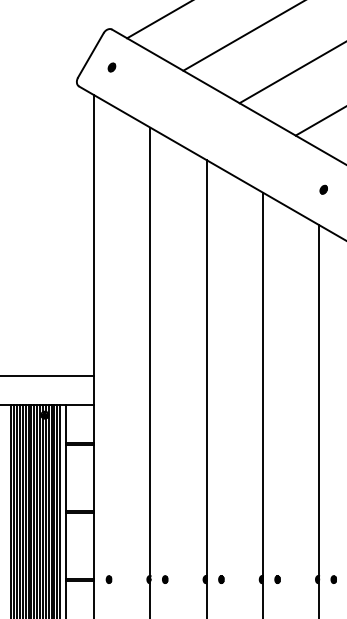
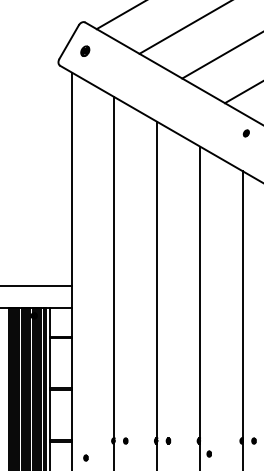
part: (111, 67) -> (84, 51), size x1.6
part: (322, 189) -> (245, 133), moved
part: (108, 578) -> (85, 457), moved
part: (276, 578) -> (208, 453), moved

